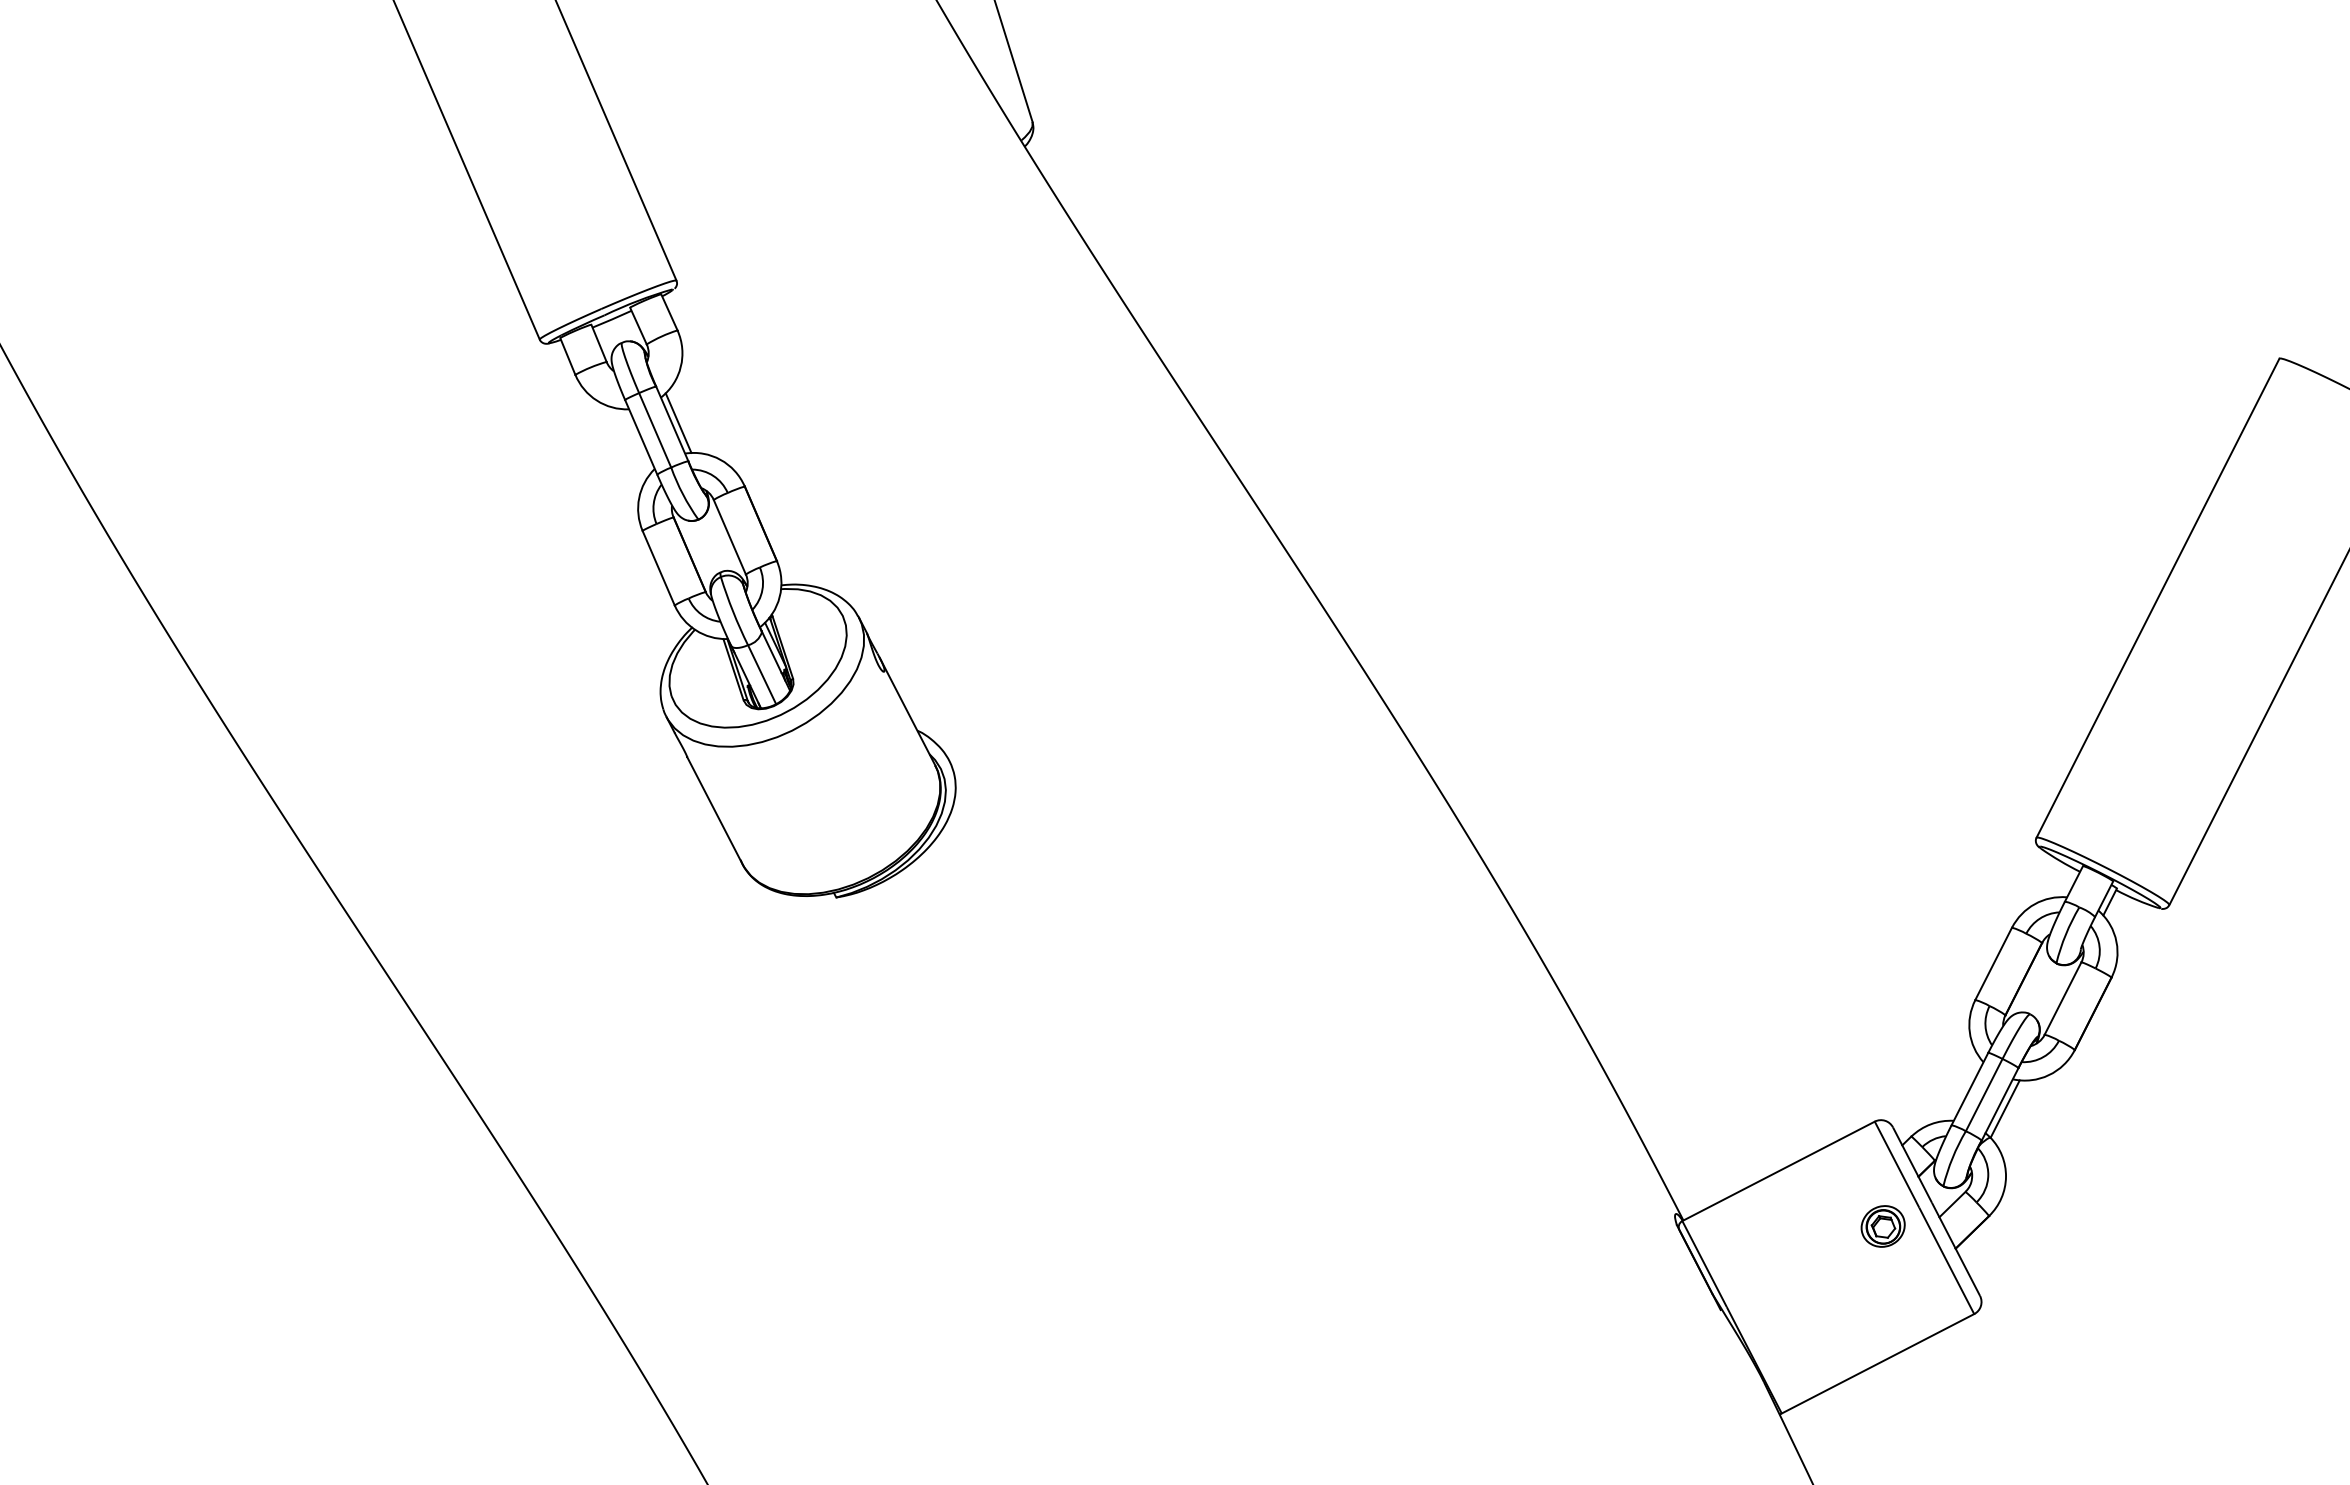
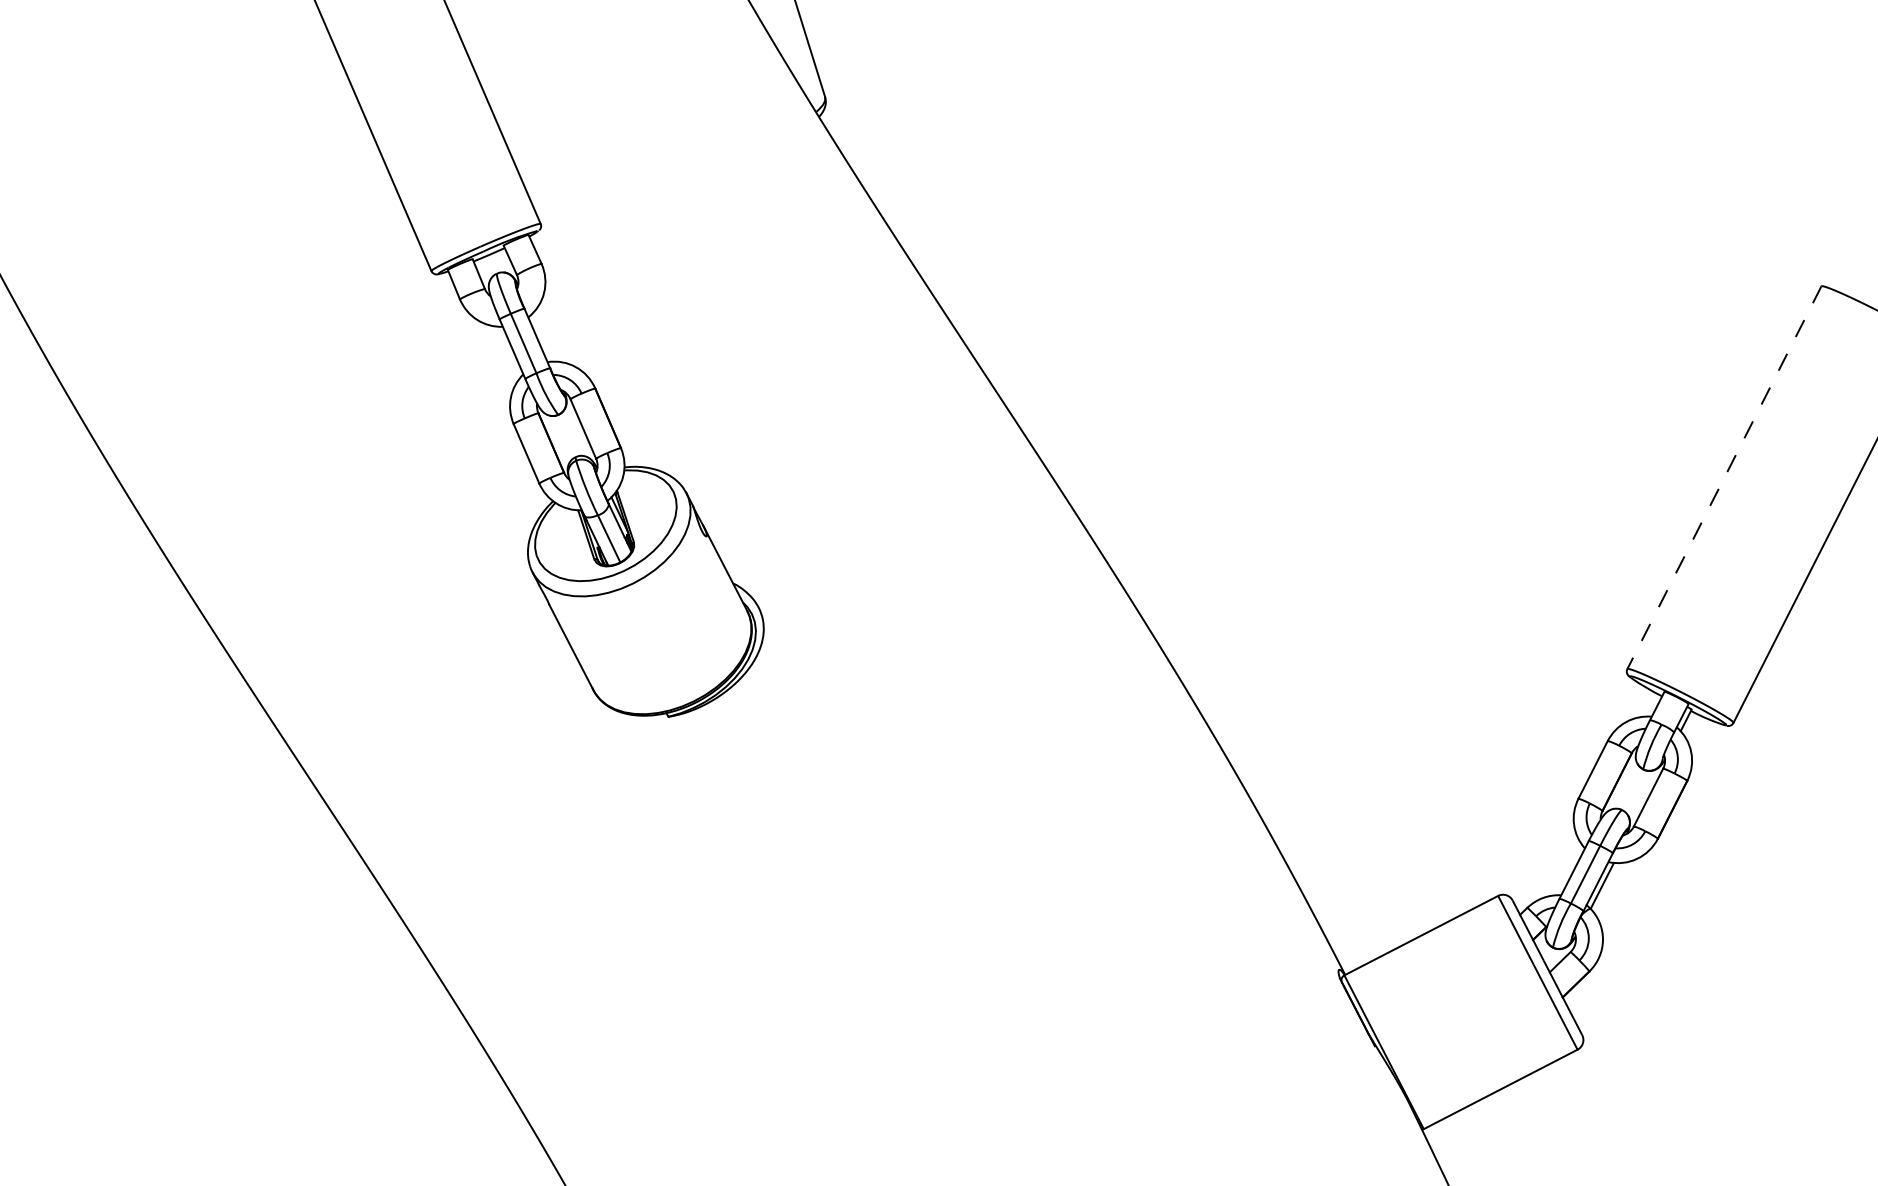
line: (678, 422) -> (542, 337), removed
line: (2158, 598) -> (1724, 477), solid -> dashed
part: (1882, 1226) -> (1504, 979), removed

